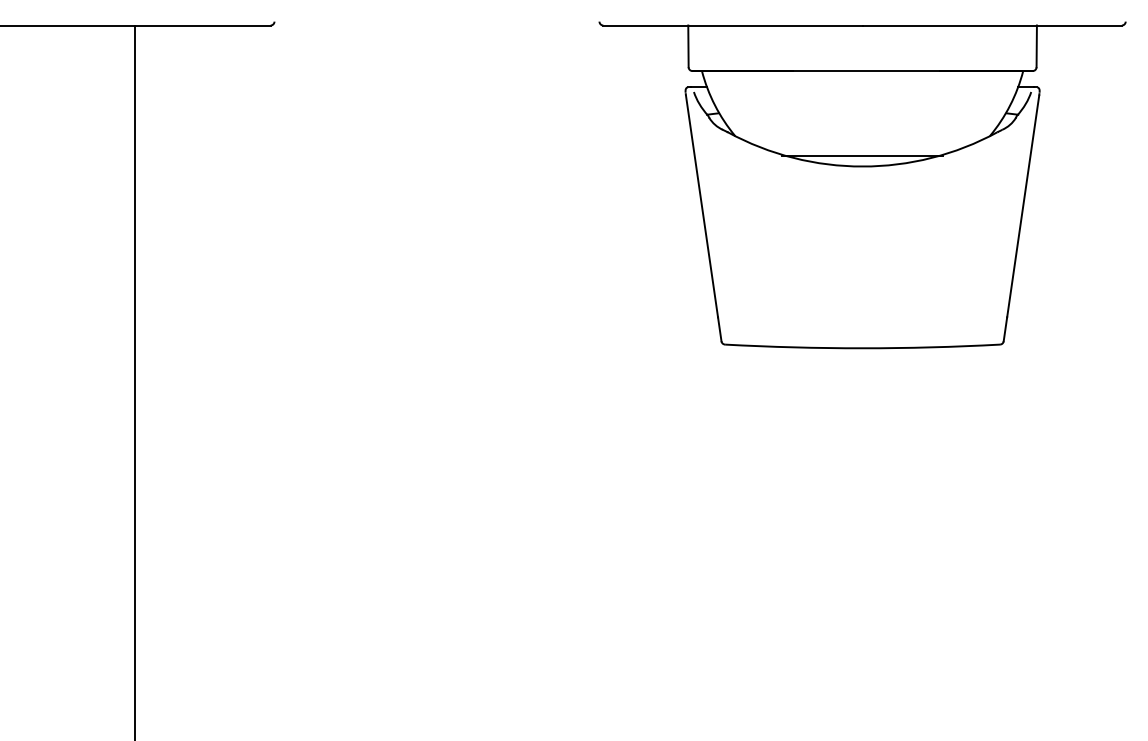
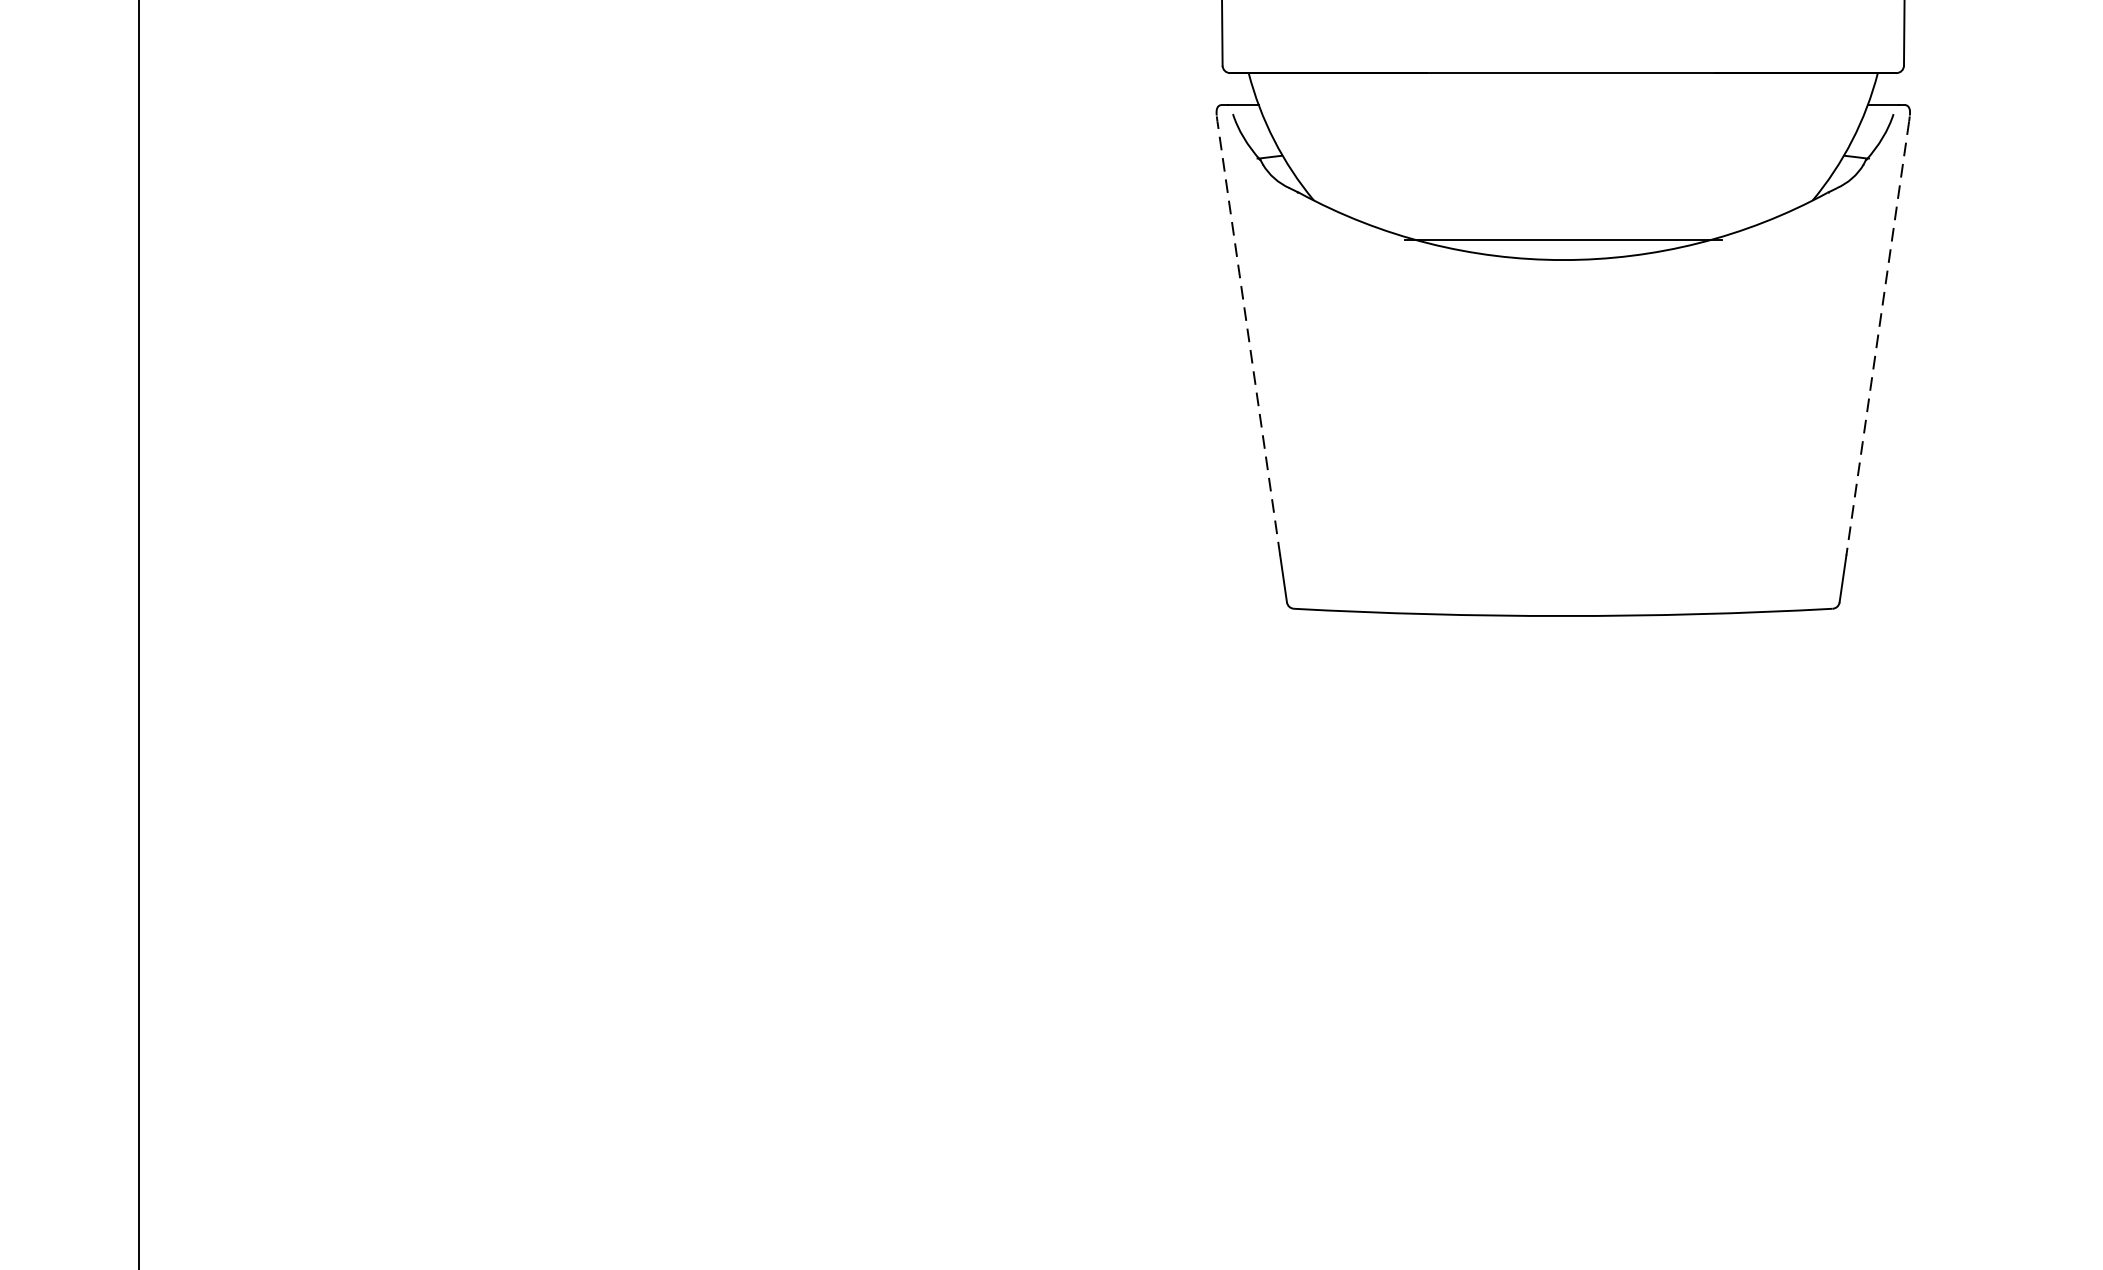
line: (702, 206) -> (1249, 338), solid -> dashed
line: (1023, 206) -> (1878, 338), solid -> dashed

